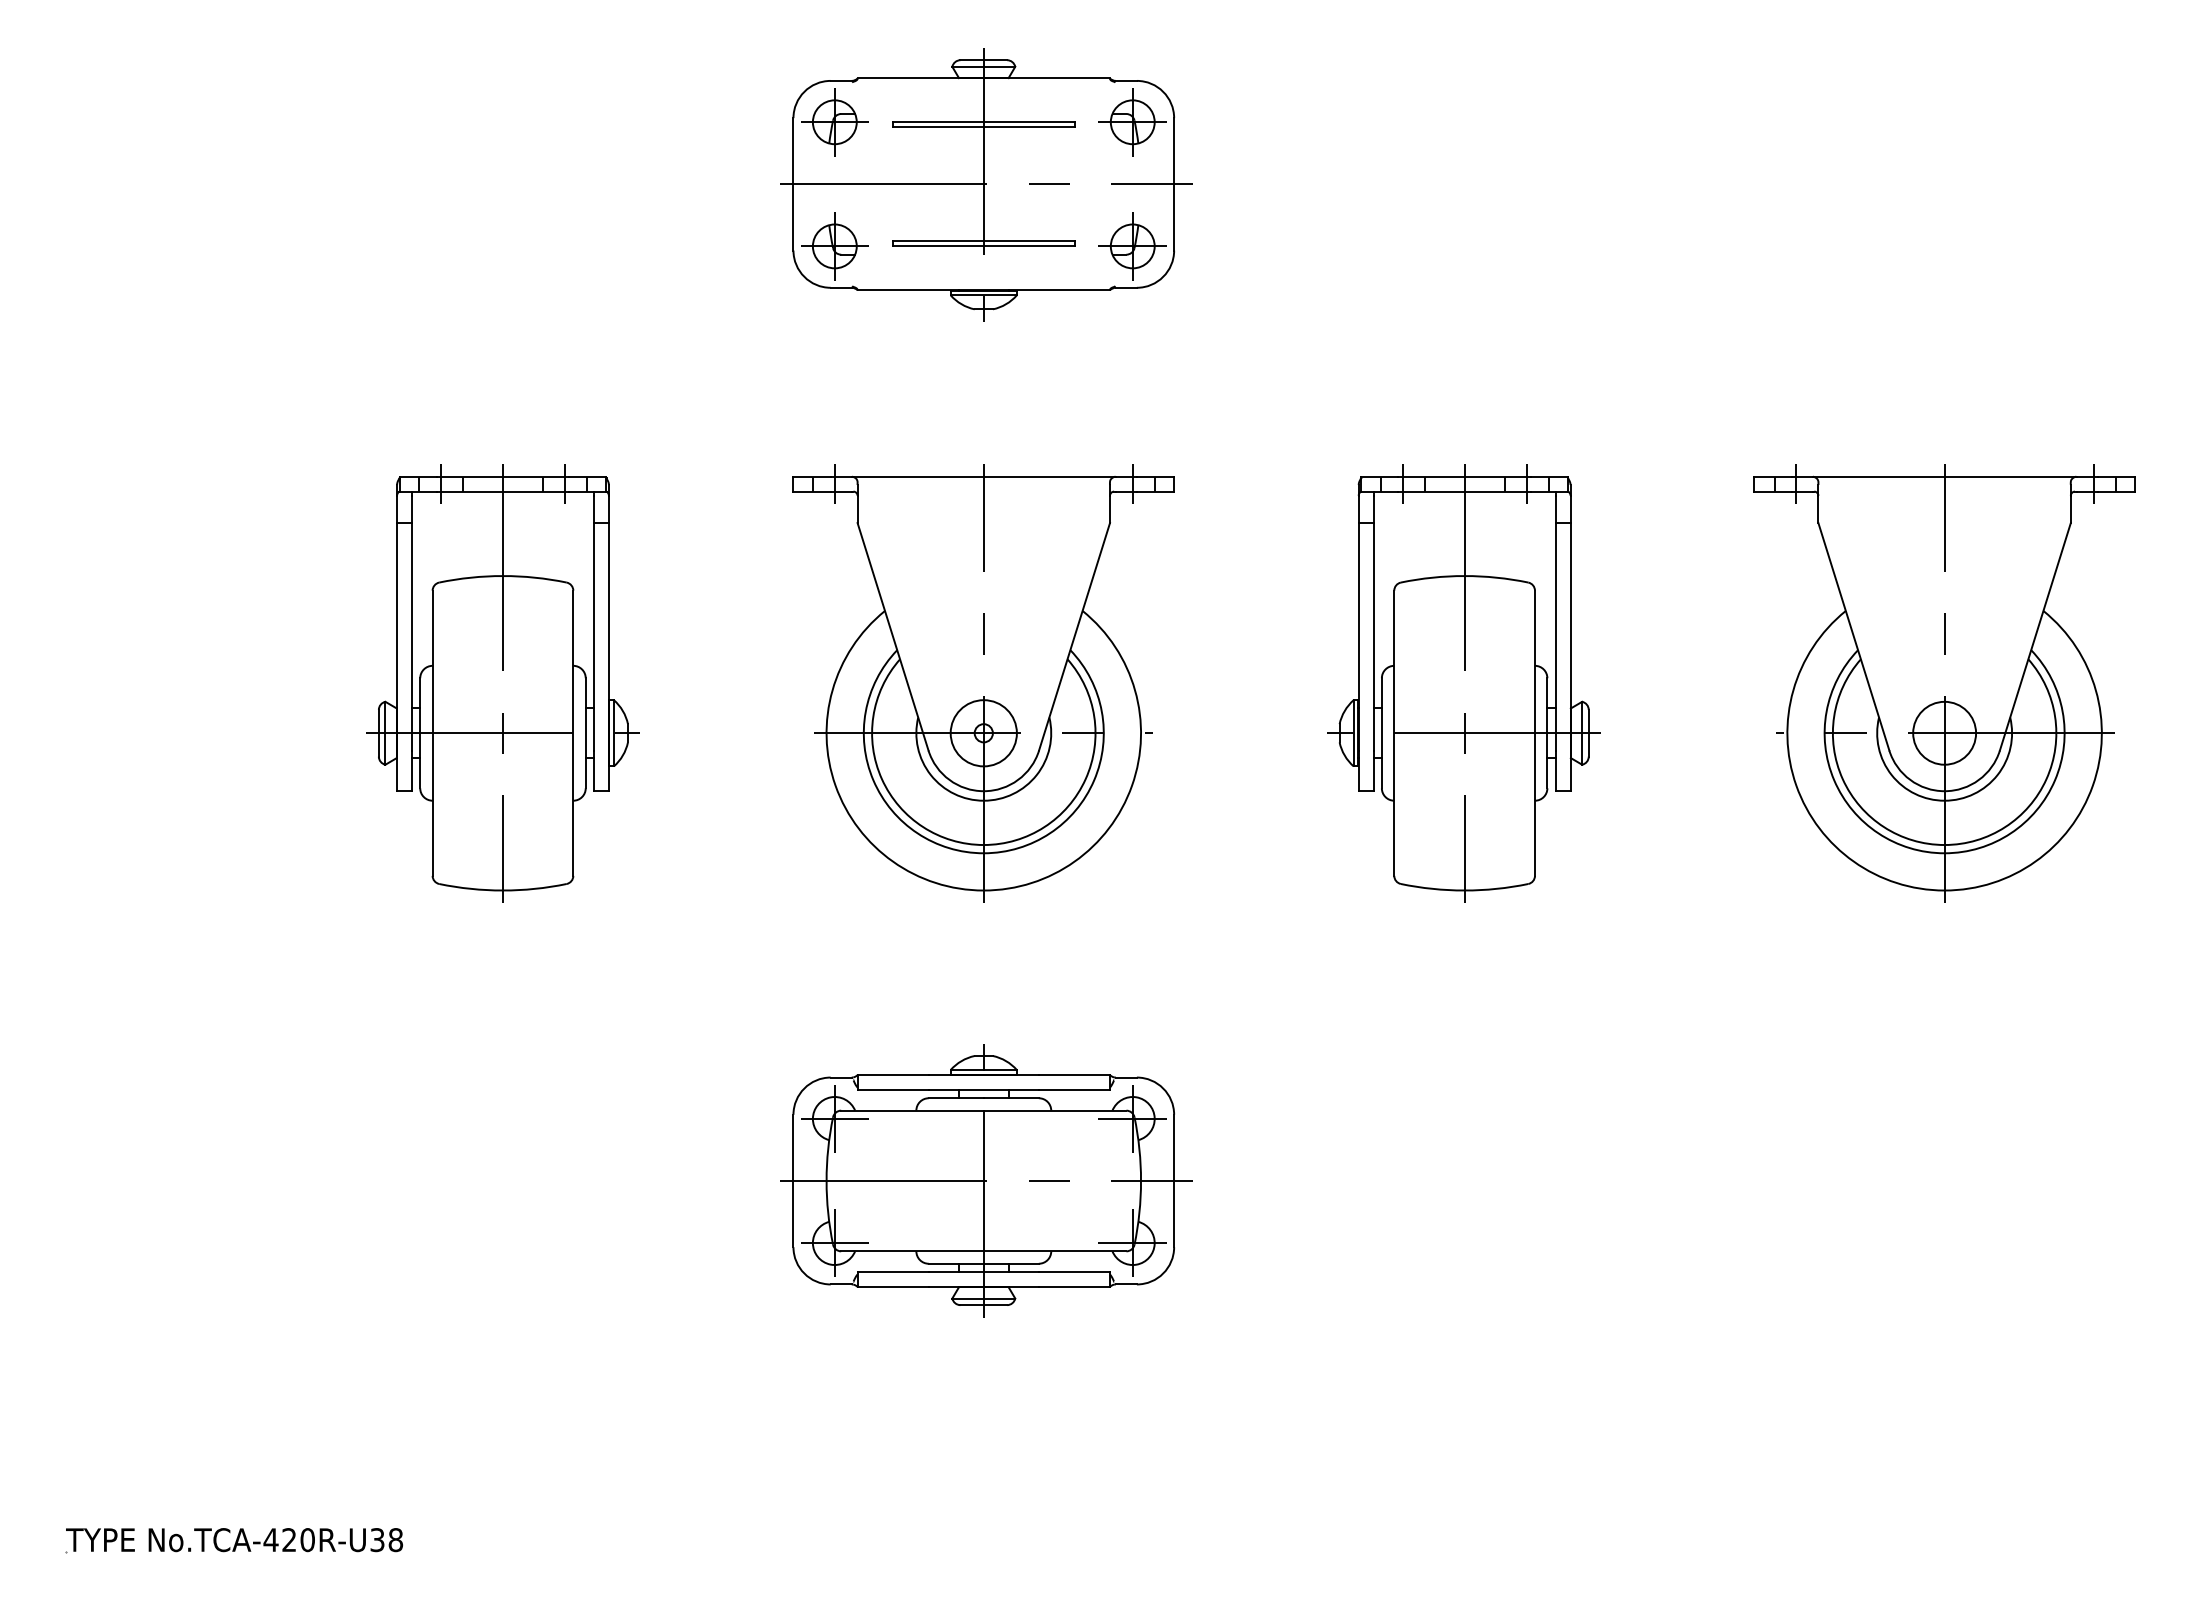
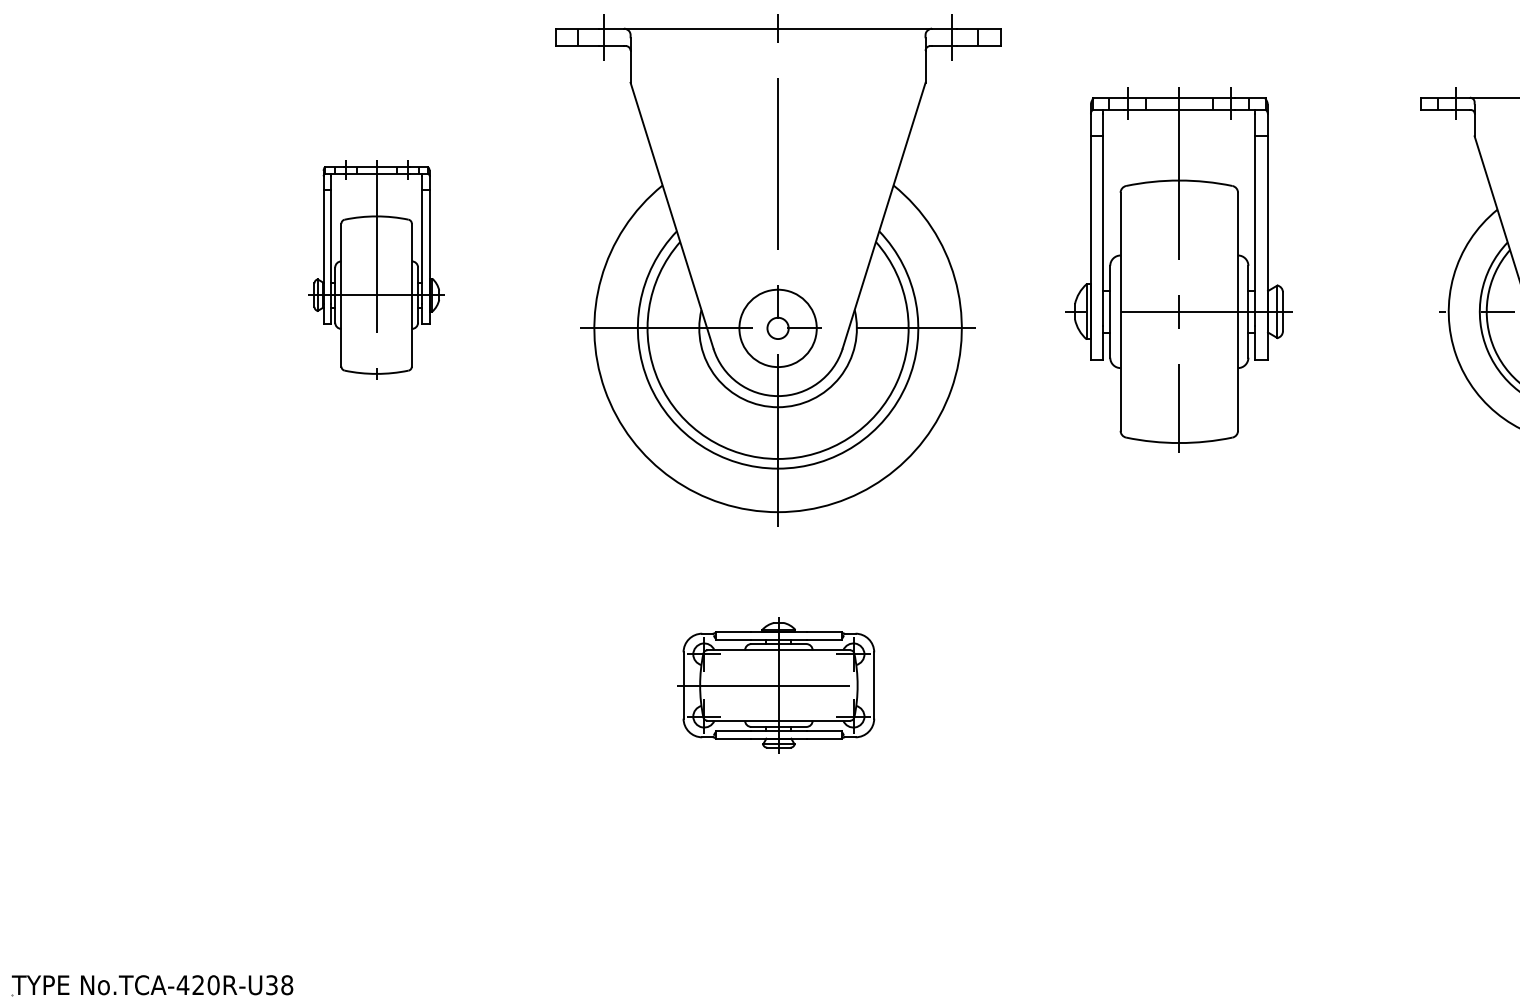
part: (502, 683) -> (376, 270), size x0.6
part: (983, 683) -> (777, 270), size x1.4
part: (986, 1180) -> (780, 685), size x0.6

